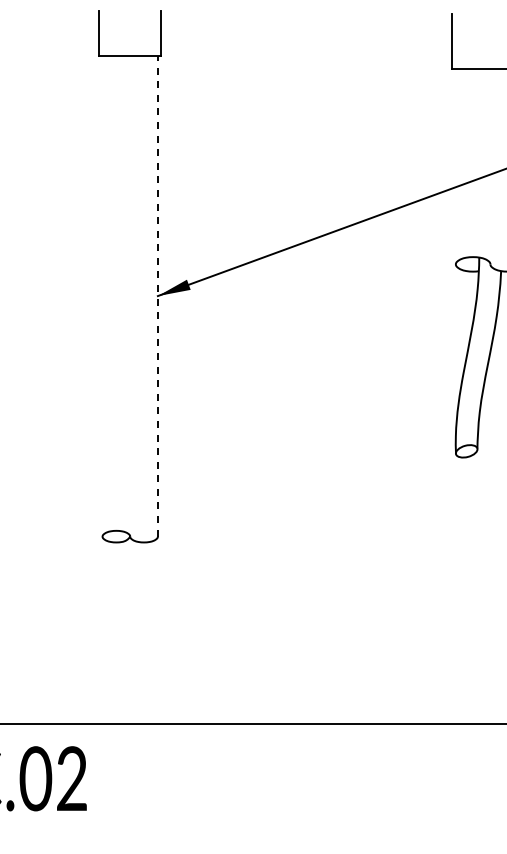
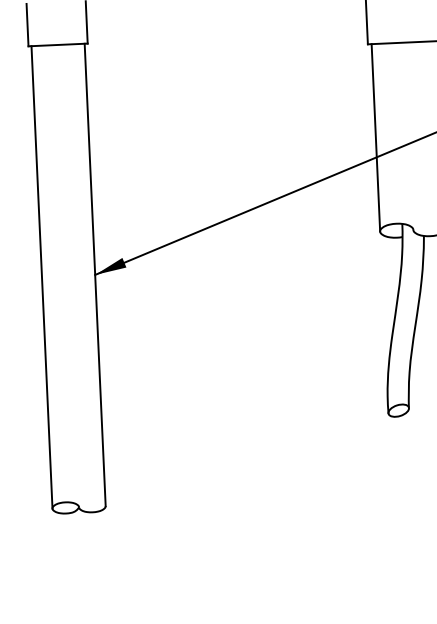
line: (455, 166) -> (375, 137), added
line: (102, 295) -> (41, 276), added
line: (157, 296) -> (94, 275), dashed -> solid

